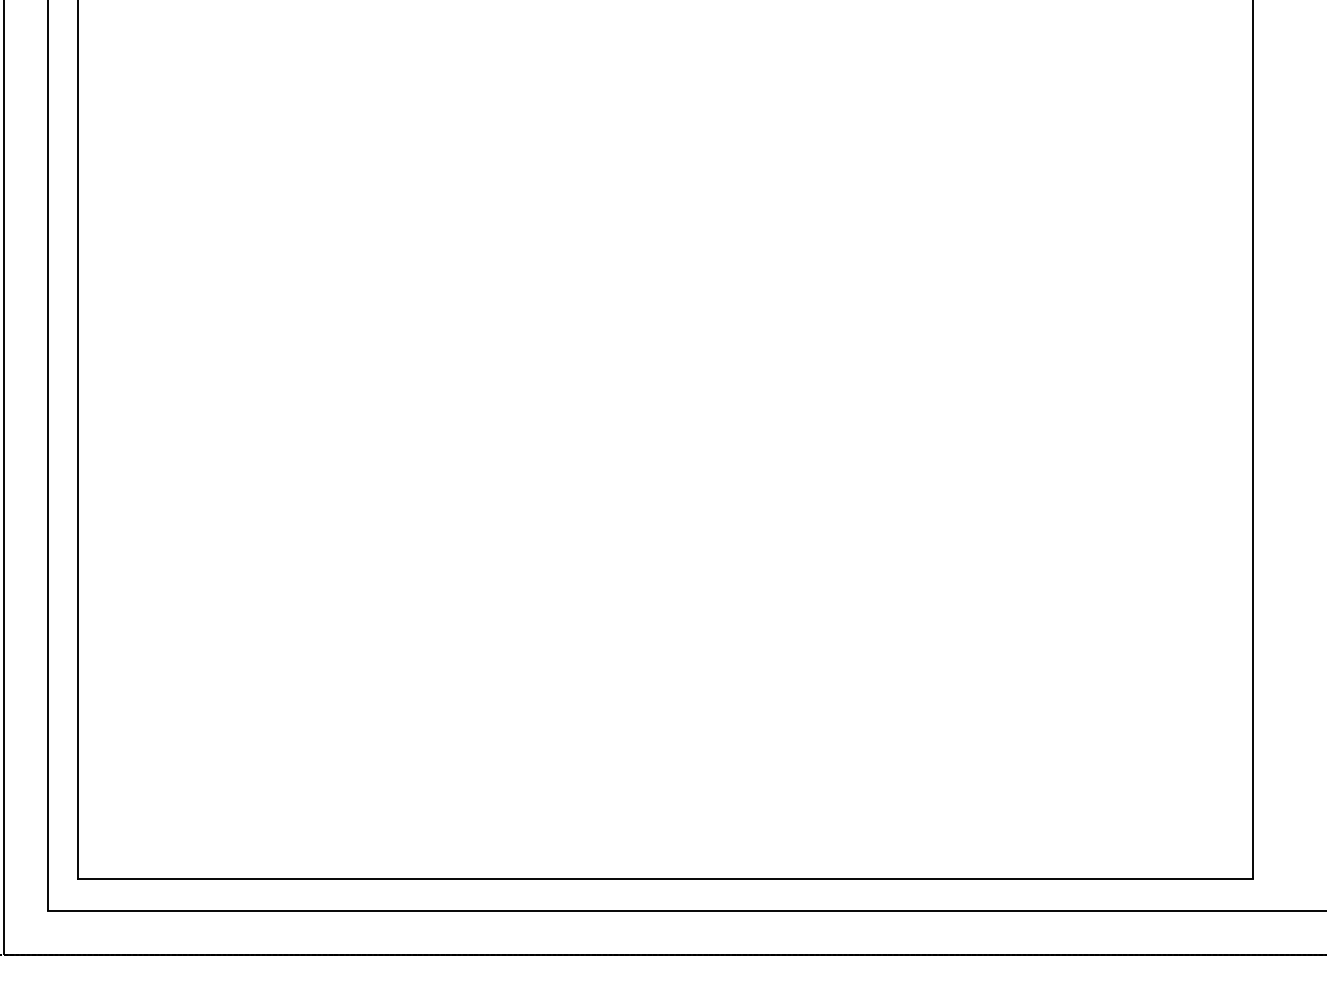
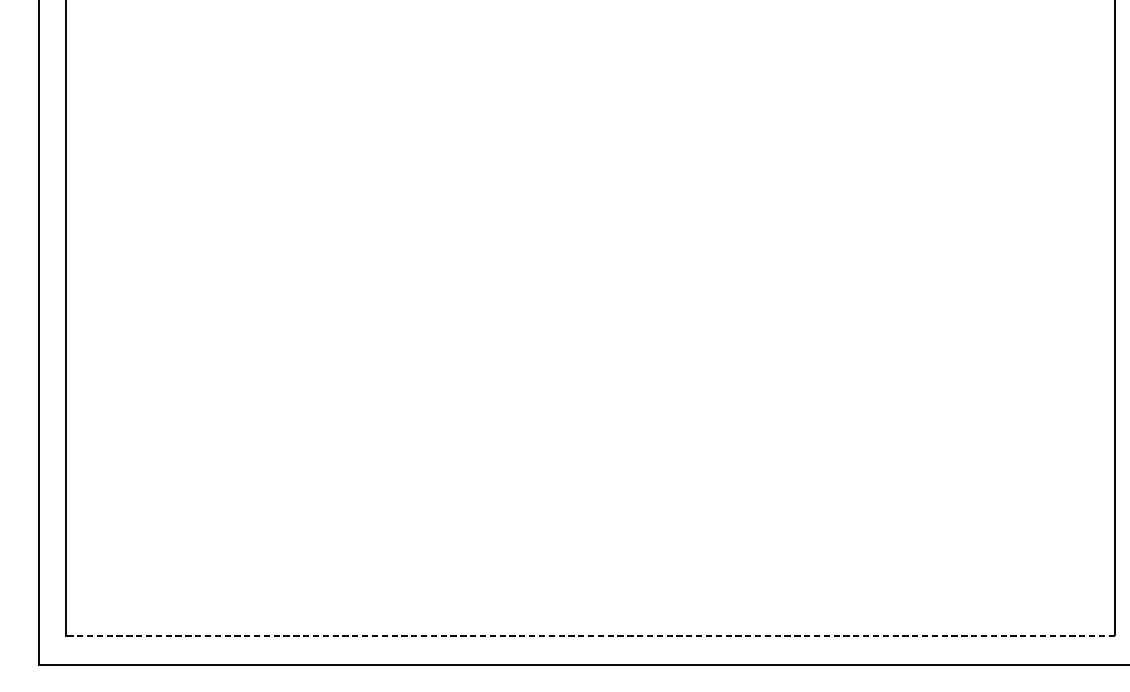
line: (665, 878) -> (590, 636), solid -> dashed

